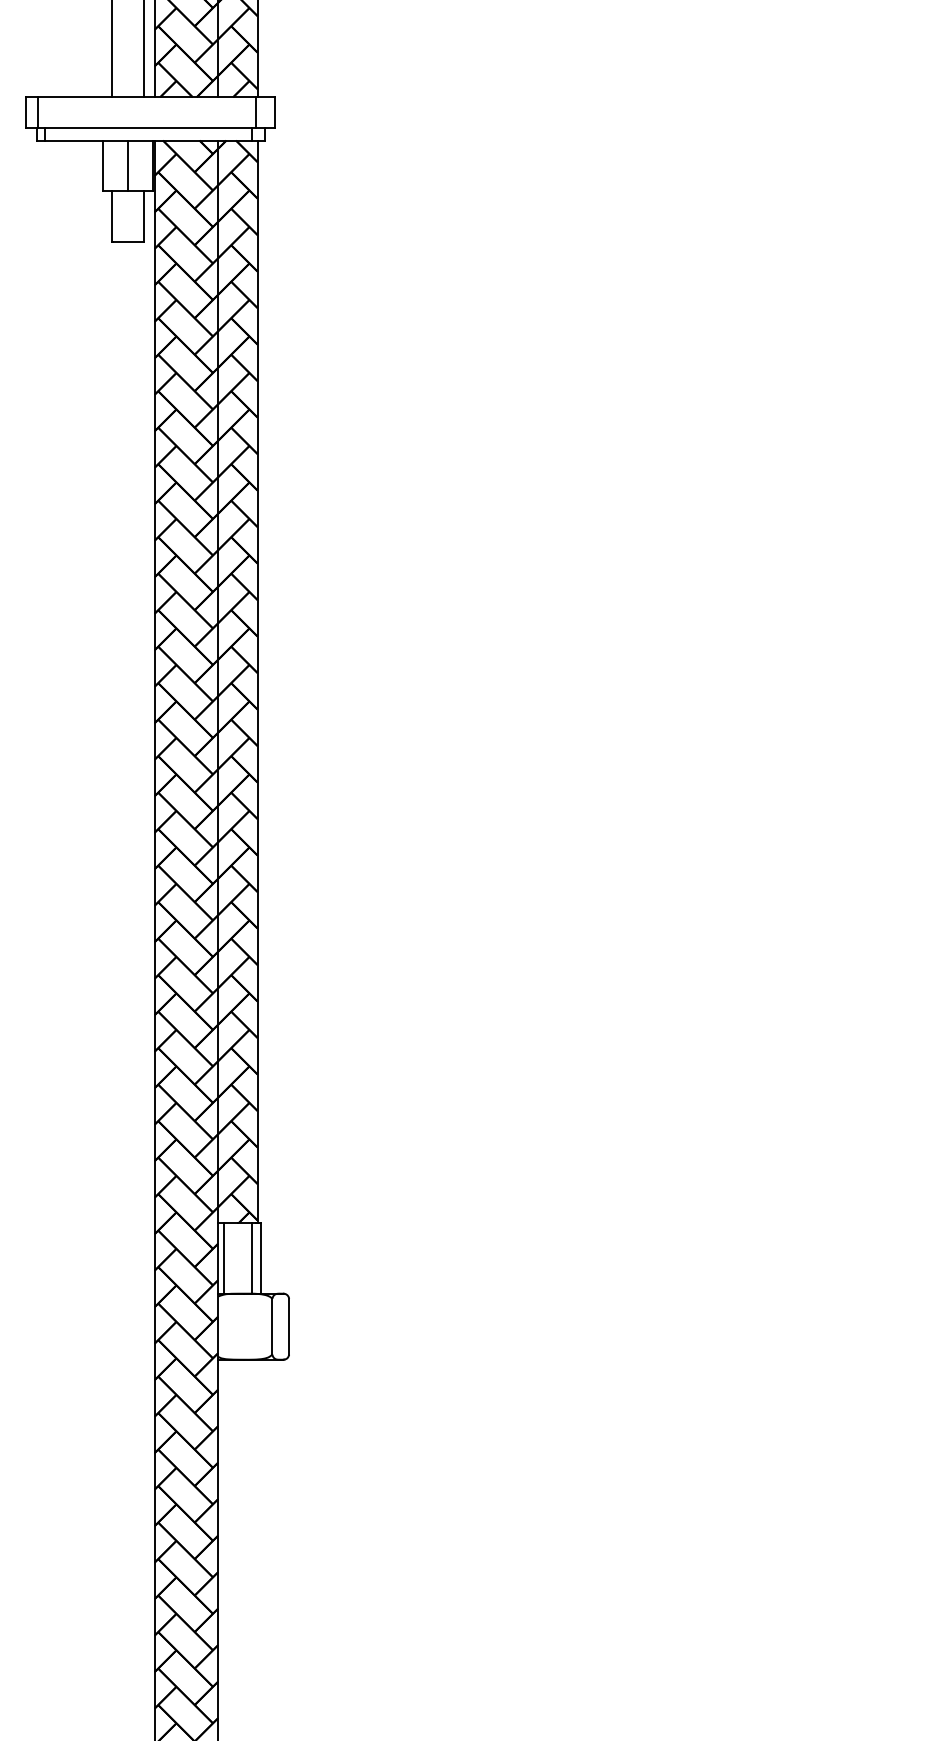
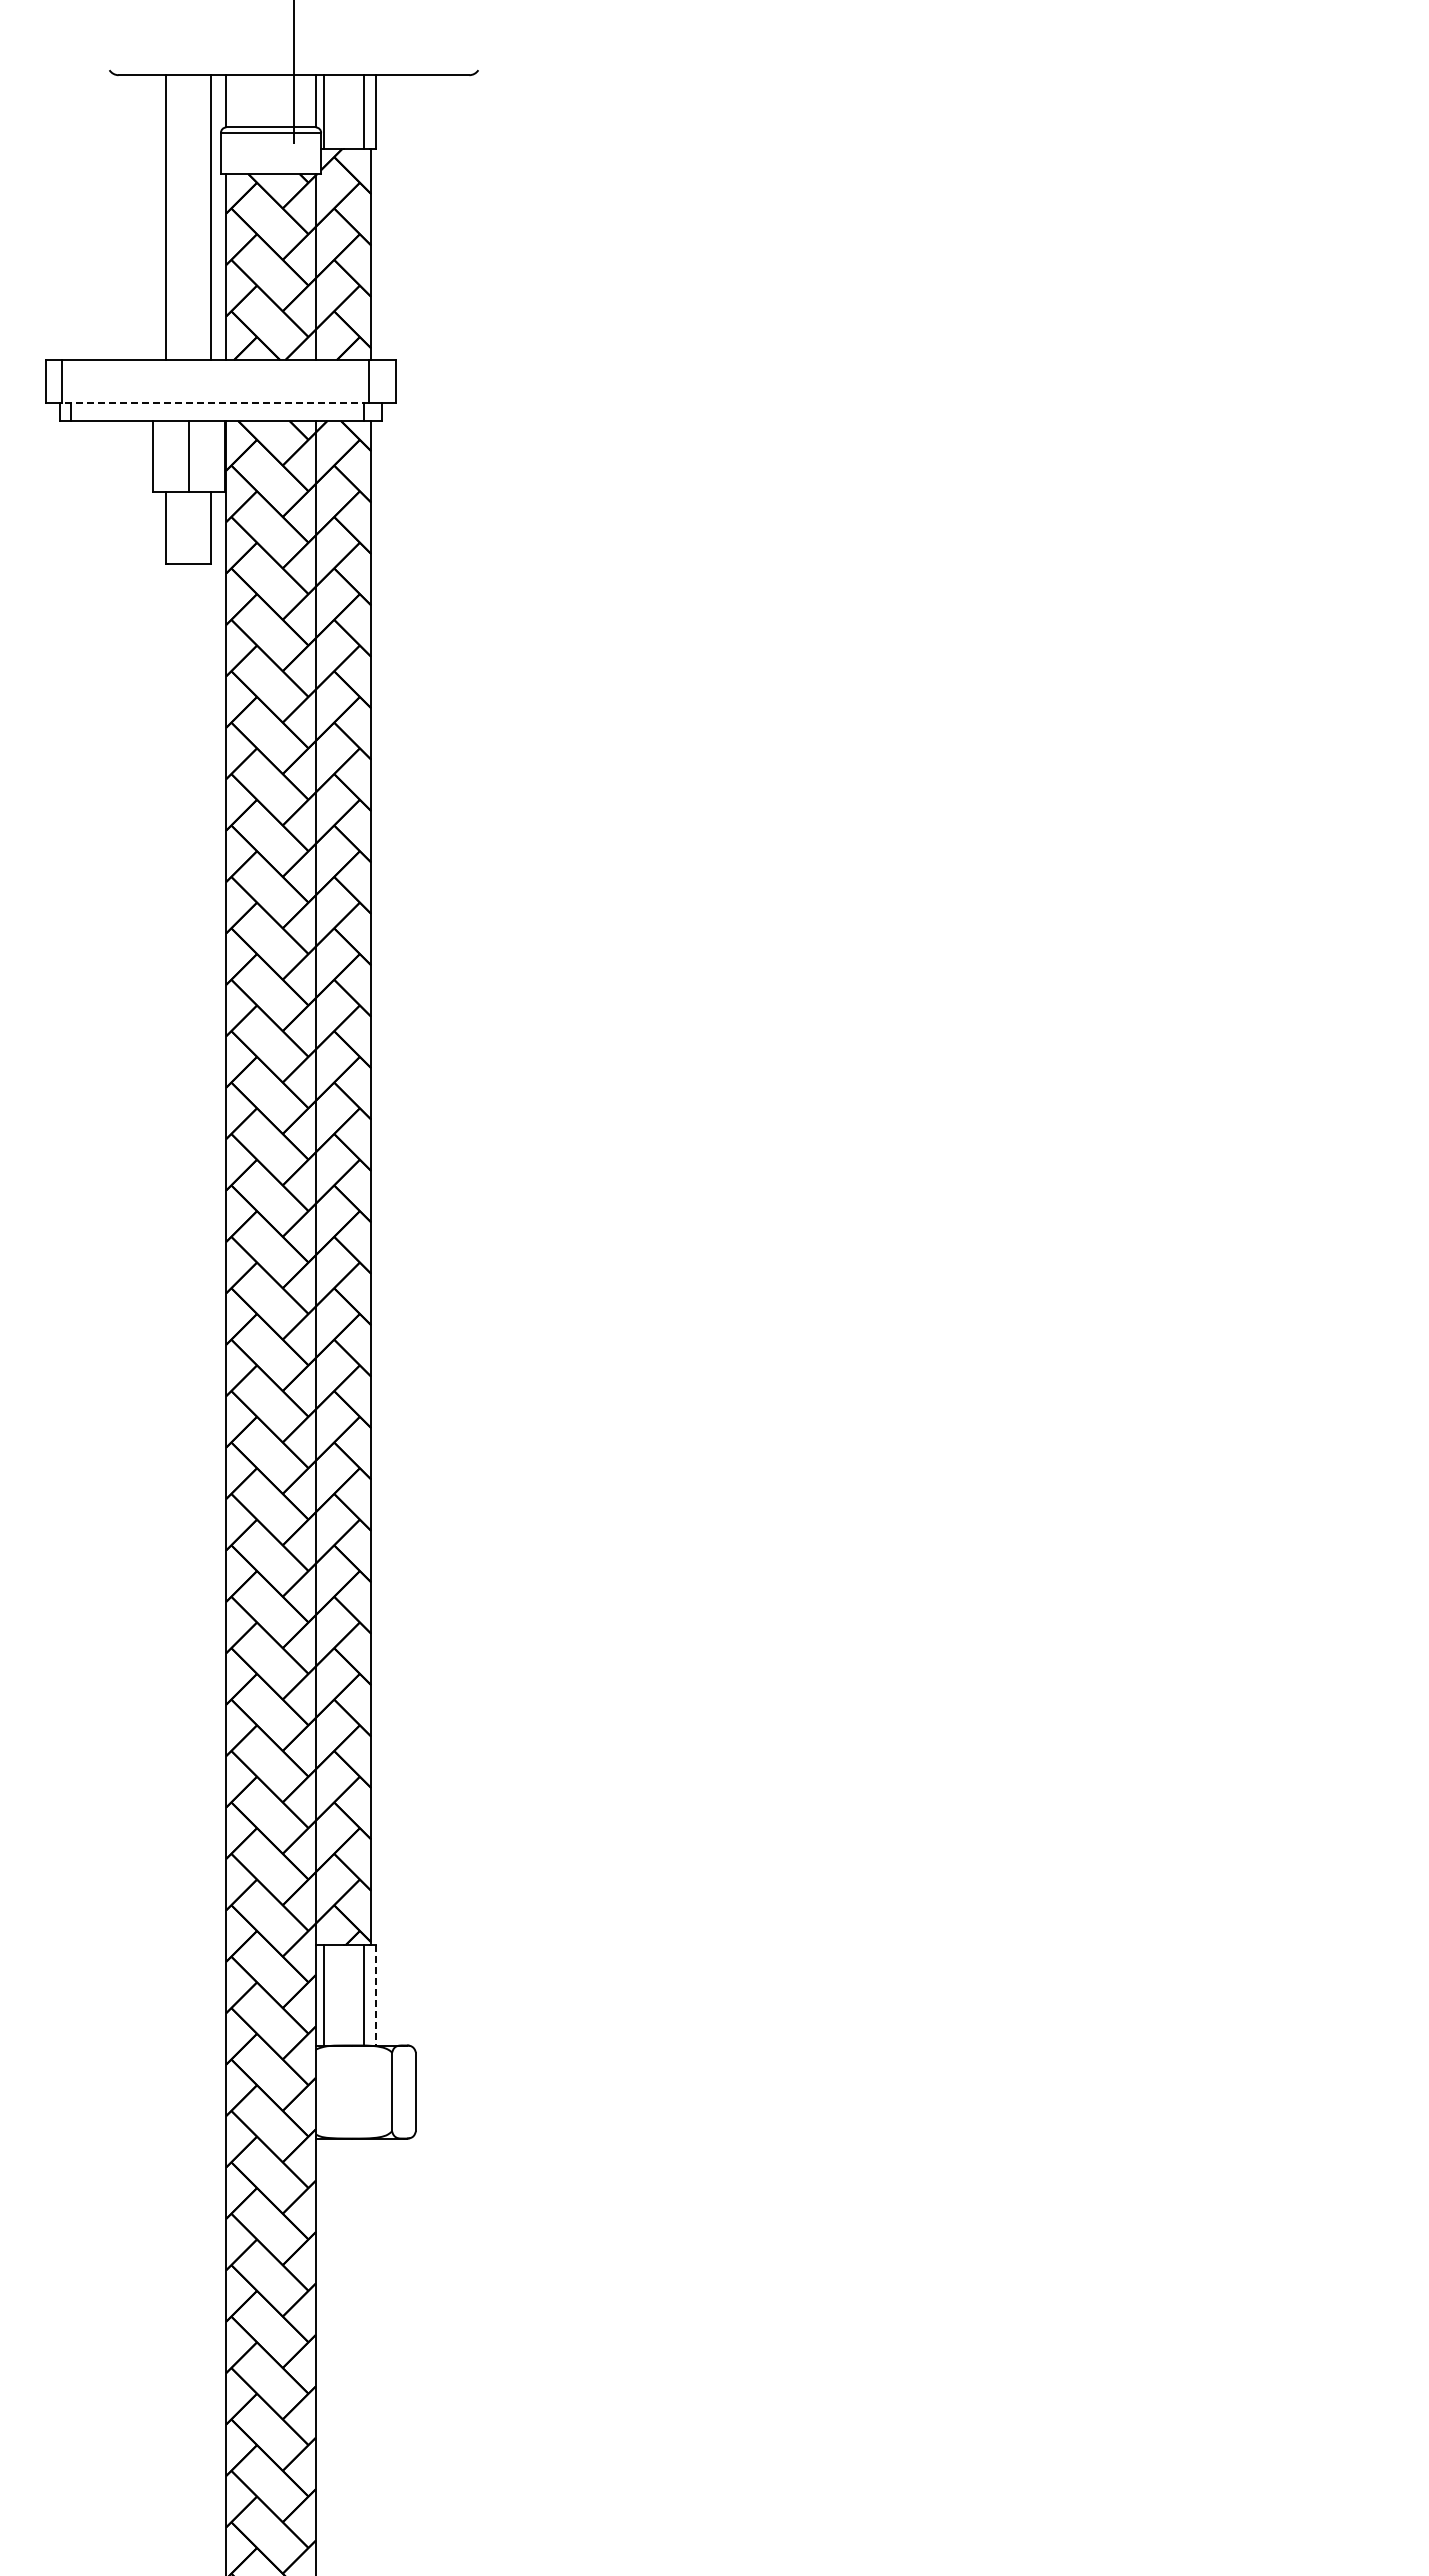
line: (146, 127) -> (215, 402), solid -> dashed
line: (260, 1258) -> (375, 1995), solid -> dashed

